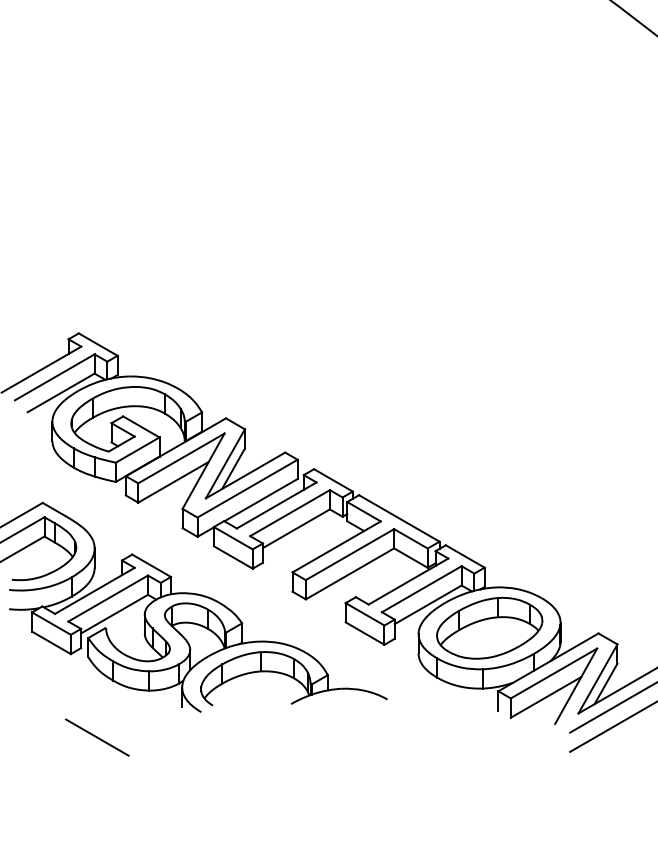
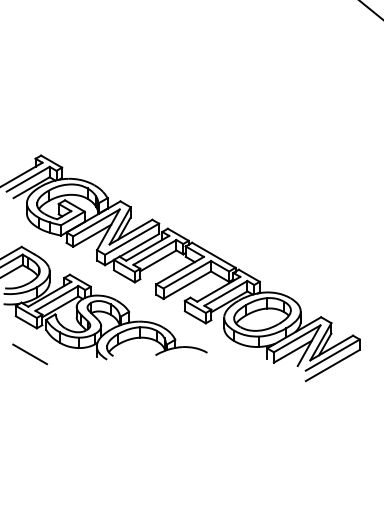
line: (96, 737) -> (29, 354), moved

